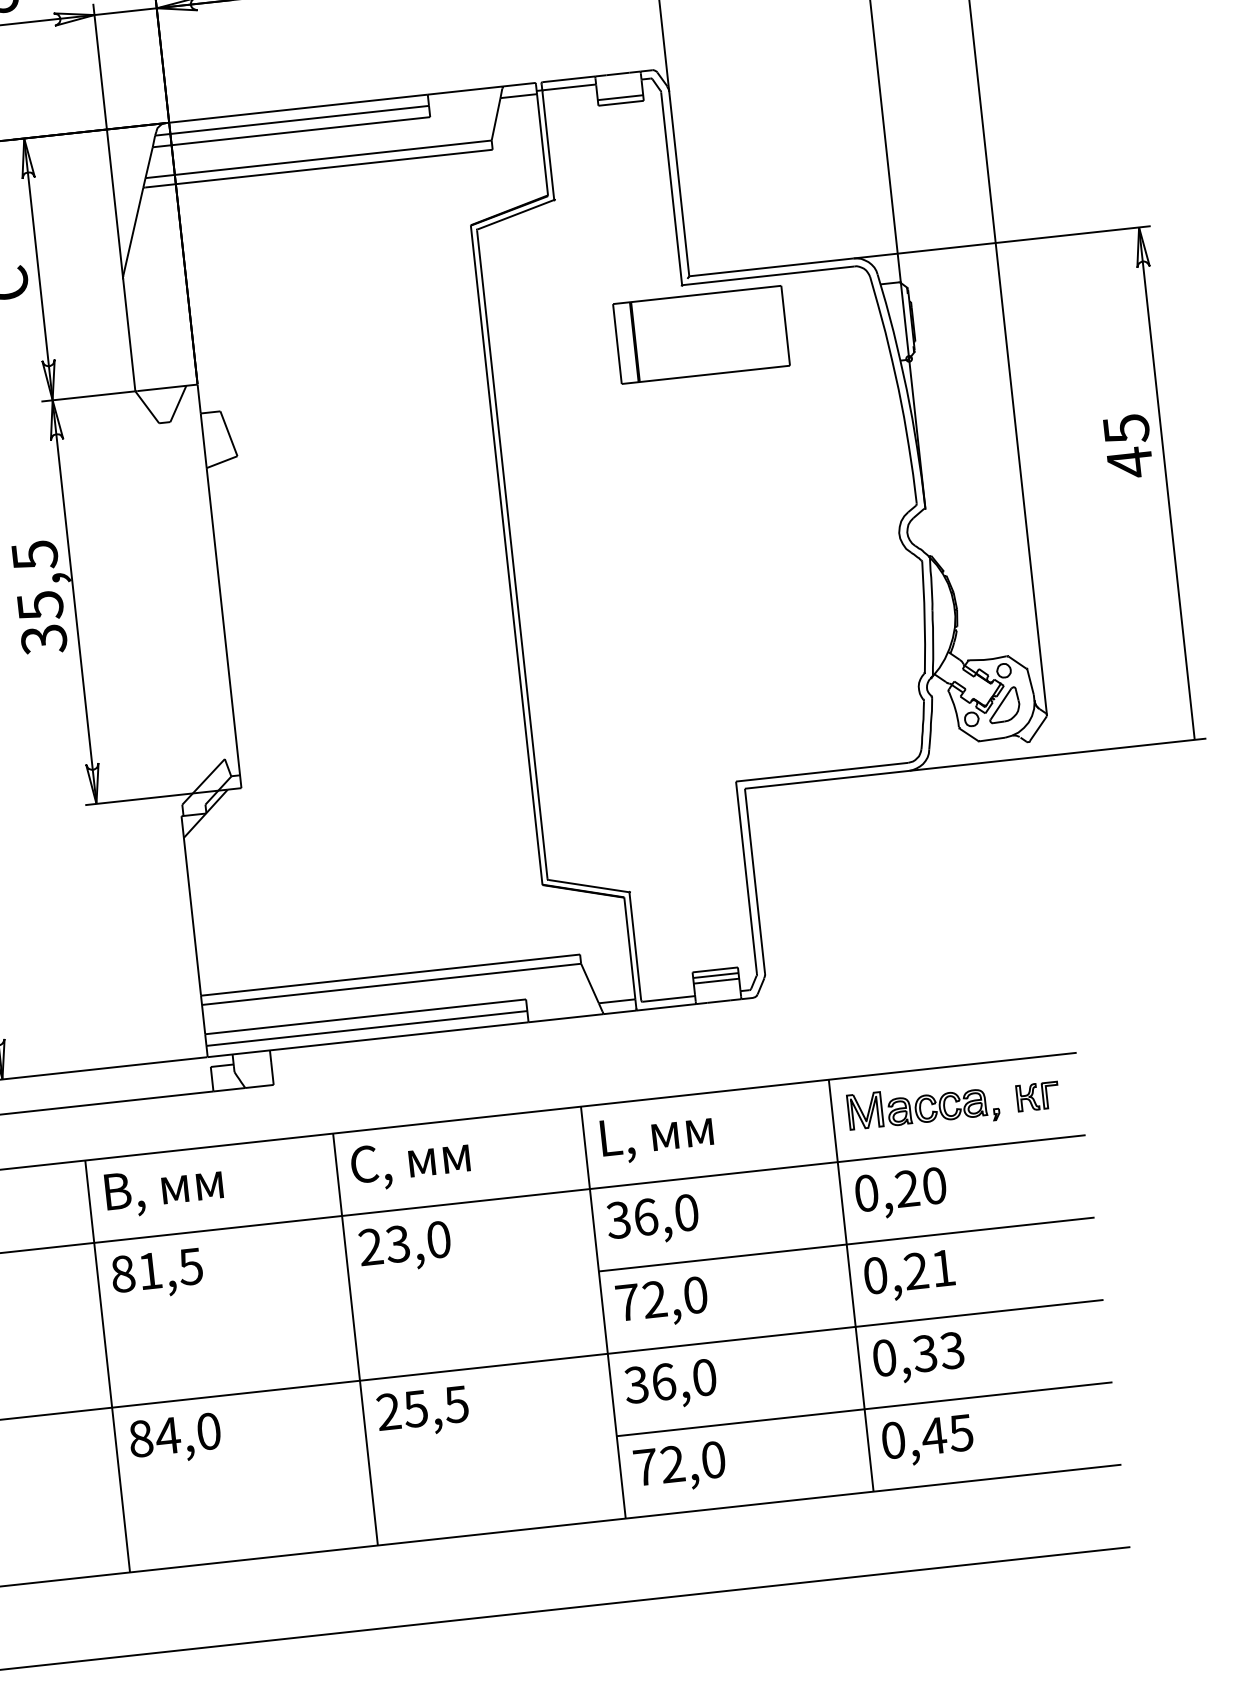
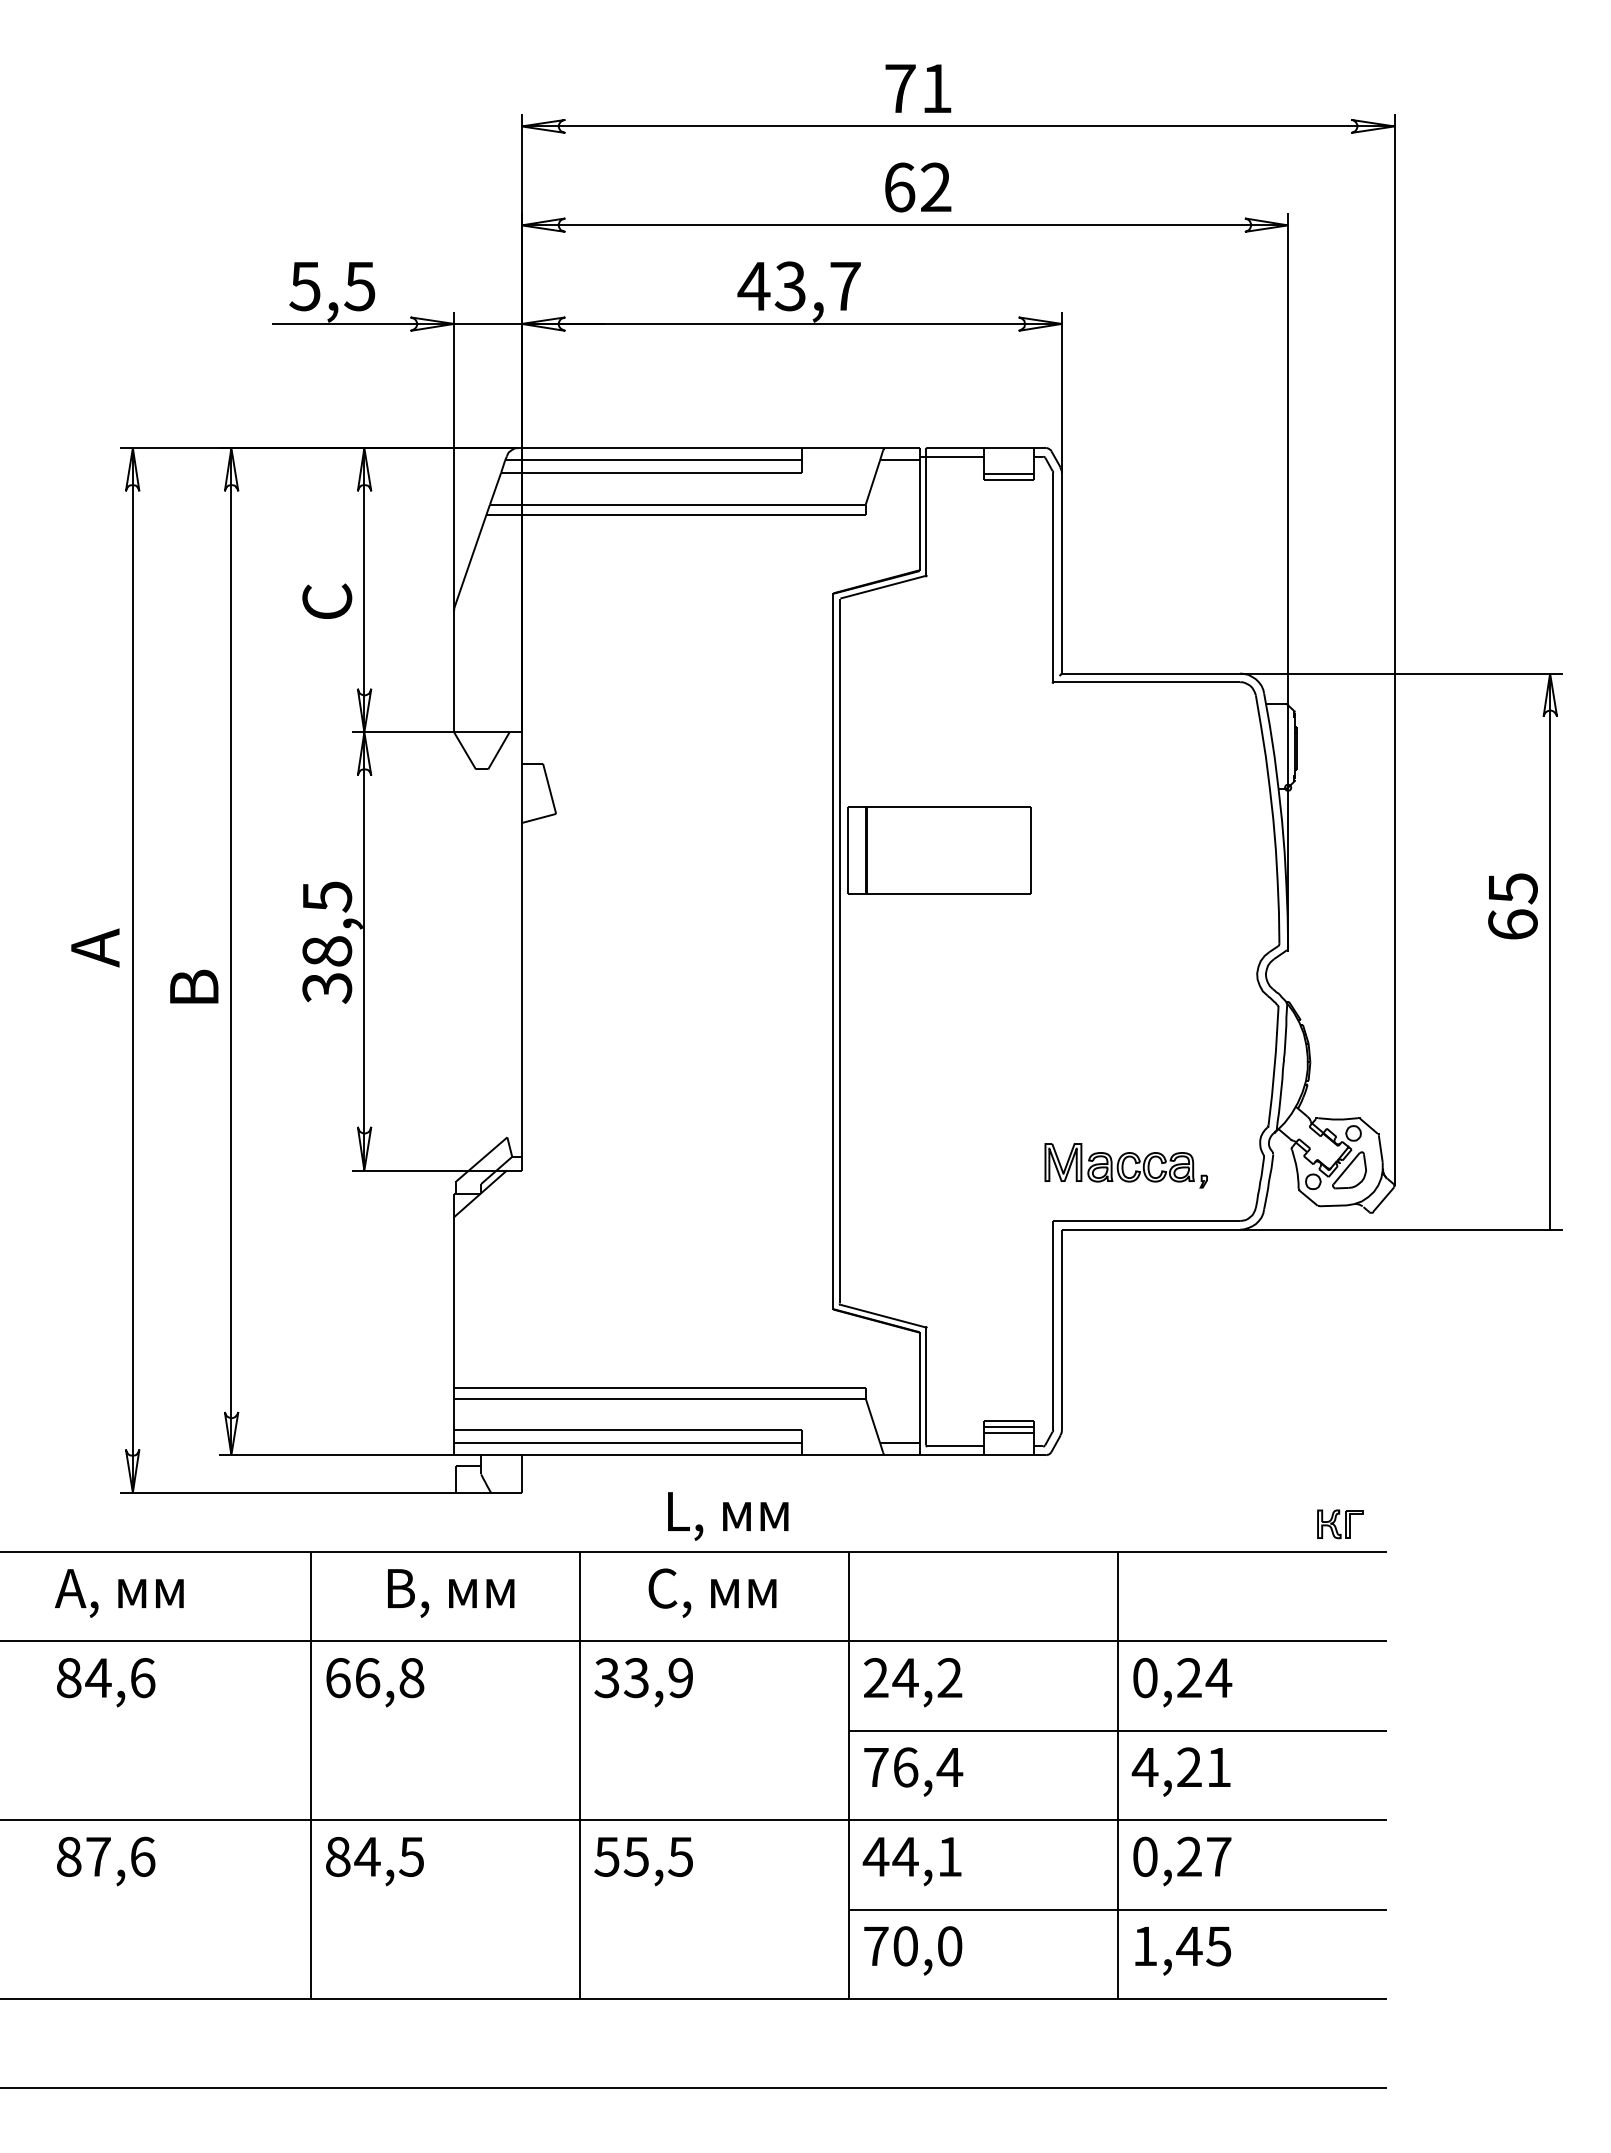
part: (701, 334) -> (939, 850), moved
text: (1129, 462) -> (1512, 924), 45 -> 65
text: (40, 605) -> (327, 951), 35,5 -> 38,5
part: (1038, 1096) -> (1340, 1524), moved
part: (922, 1107) -> (1125, 1165), moved
text: (657, 1137) -> (728, 1516), moved
text: (410, 1163) -> (712, 1592), moved
text: (934, 1186) -> (1218, 1678), 0,20 -> 0,24
text: (164, 1190) -> (451, 1593), moved
text: (652, 1217) -> (912, 1678), 36,0 -> 24,2
text: (404, 1243) -> (643, 1678), 23,0 -> 33,9
text: (157, 1270) -> (375, 1678), 81,5 -> 66,8
text: (874, 1275) -> (1144, 1767), 0,21 -> 4,21
text: (675, 1297) -> (928, 1767), 72,0 -> 76,4
text: (938, 1351) -> (1203, 1856), 0,33 -> 0,27
text: (670, 1380) -> (912, 1856), 36,0 -> 44,1
text: (388, 1411) -> (606, 1856), 25,5 -> 55,5
text: (208, 1431) -> (411, 1856), 84,0 -> 84,5
text: (893, 1440) -> (1145, 1946), 0,45 -> 1,45
text: (672, 1464) -> (905, 1946), 72,0 -> 70,0

